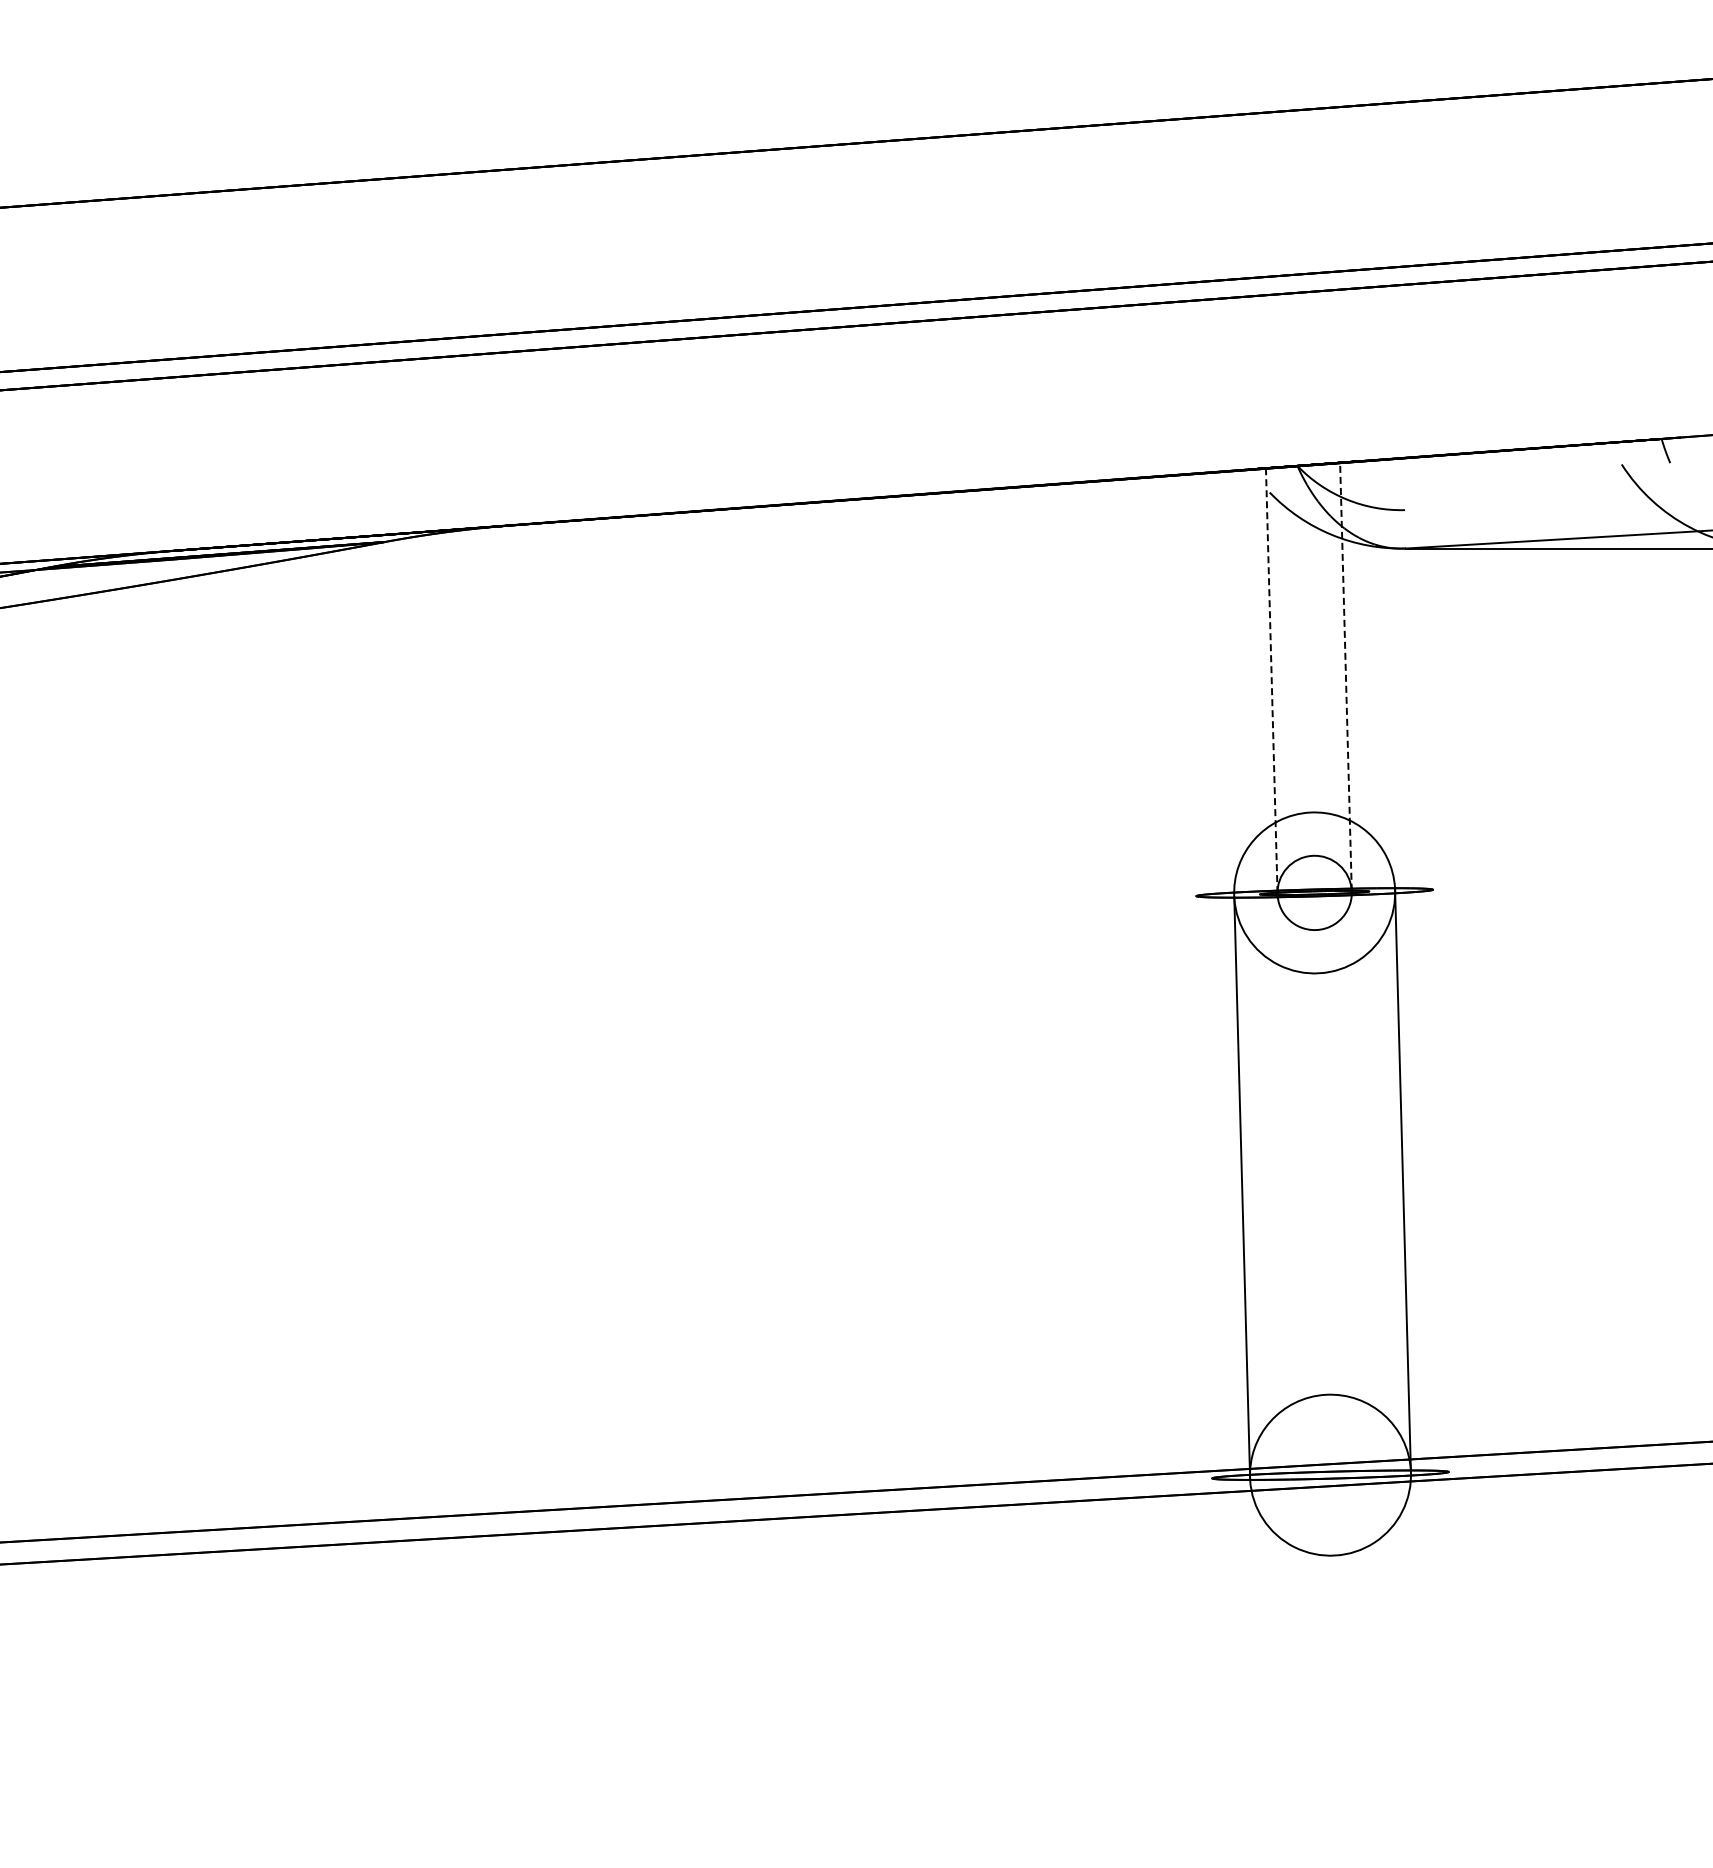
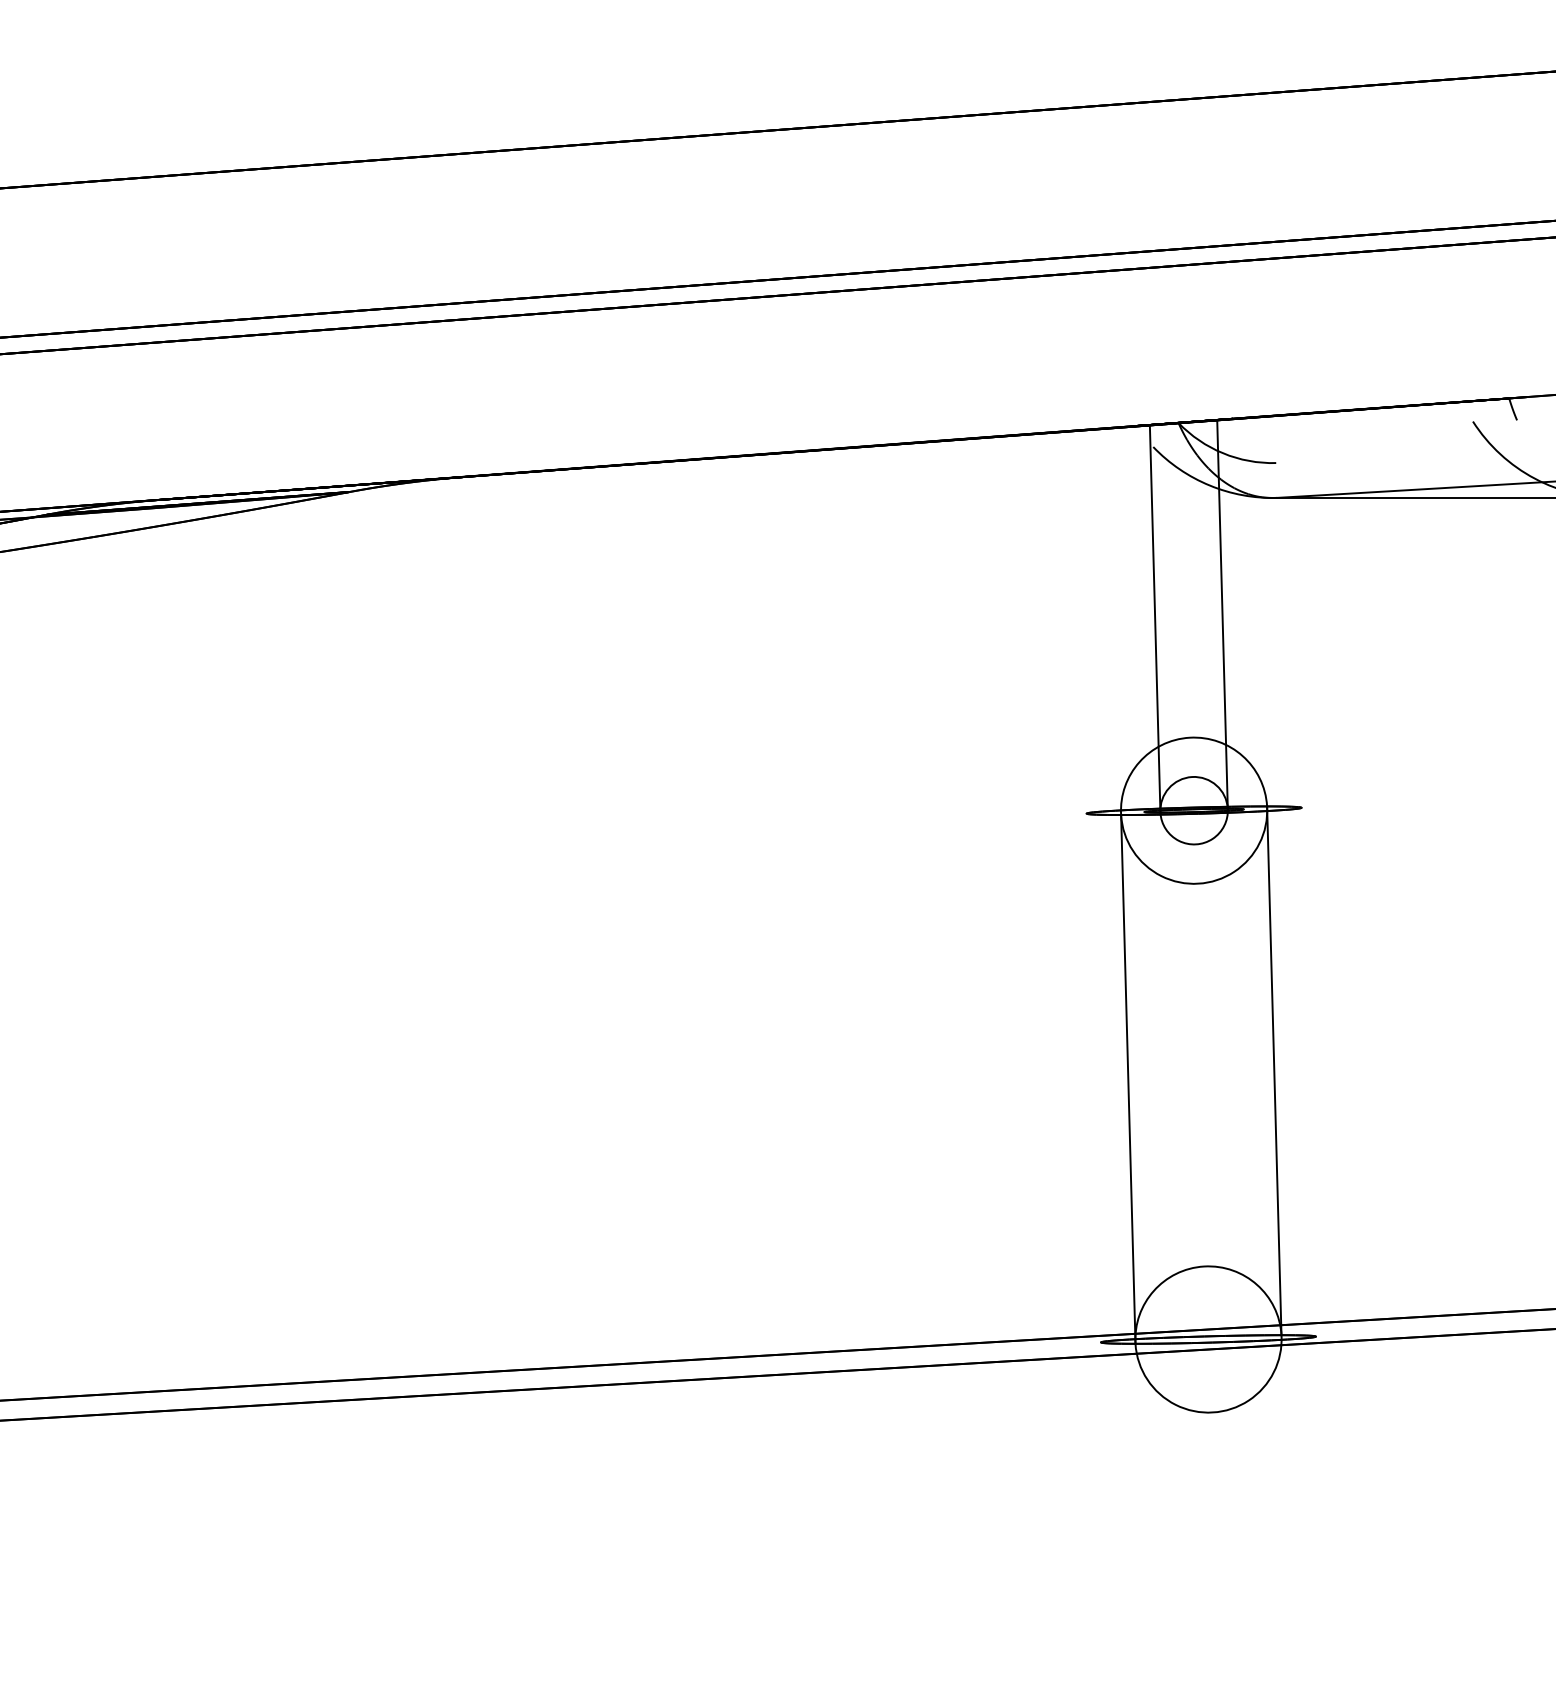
line: (1345, 676) -> (1222, 614), dashed -> solid
line: (1271, 681) -> (1154, 618), dashed -> solid

